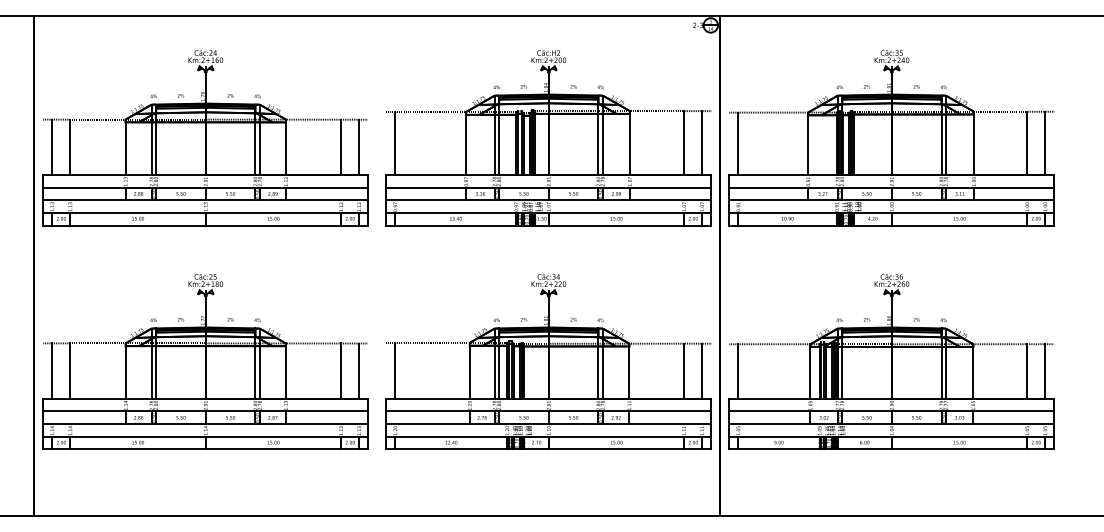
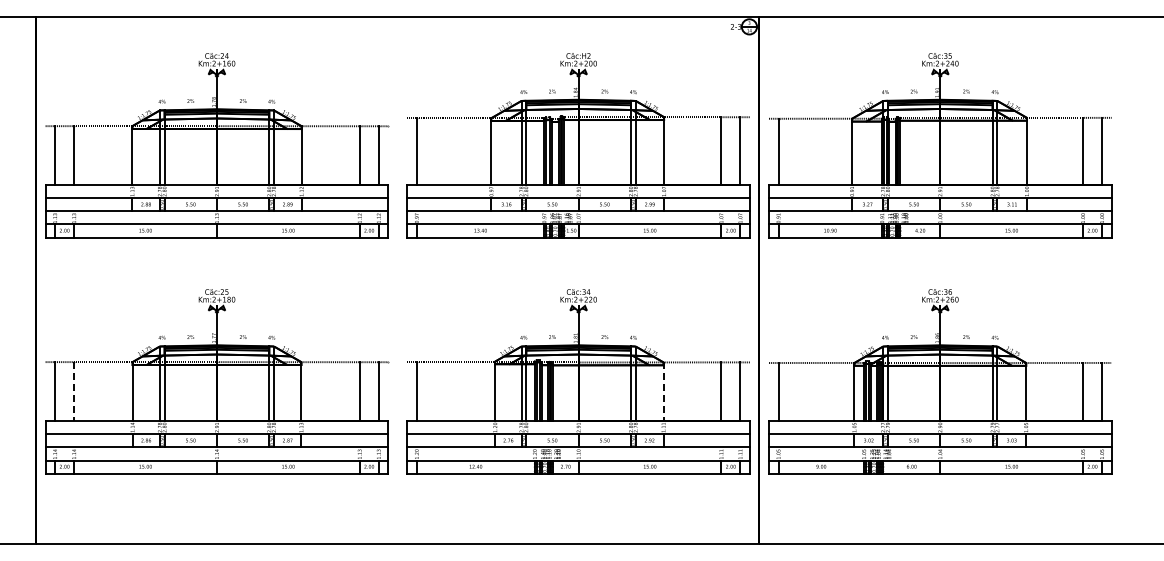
line: (70, 371) -> (74, 391), solid -> dashed
line: (629, 371) -> (663, 391), solid -> dashed

